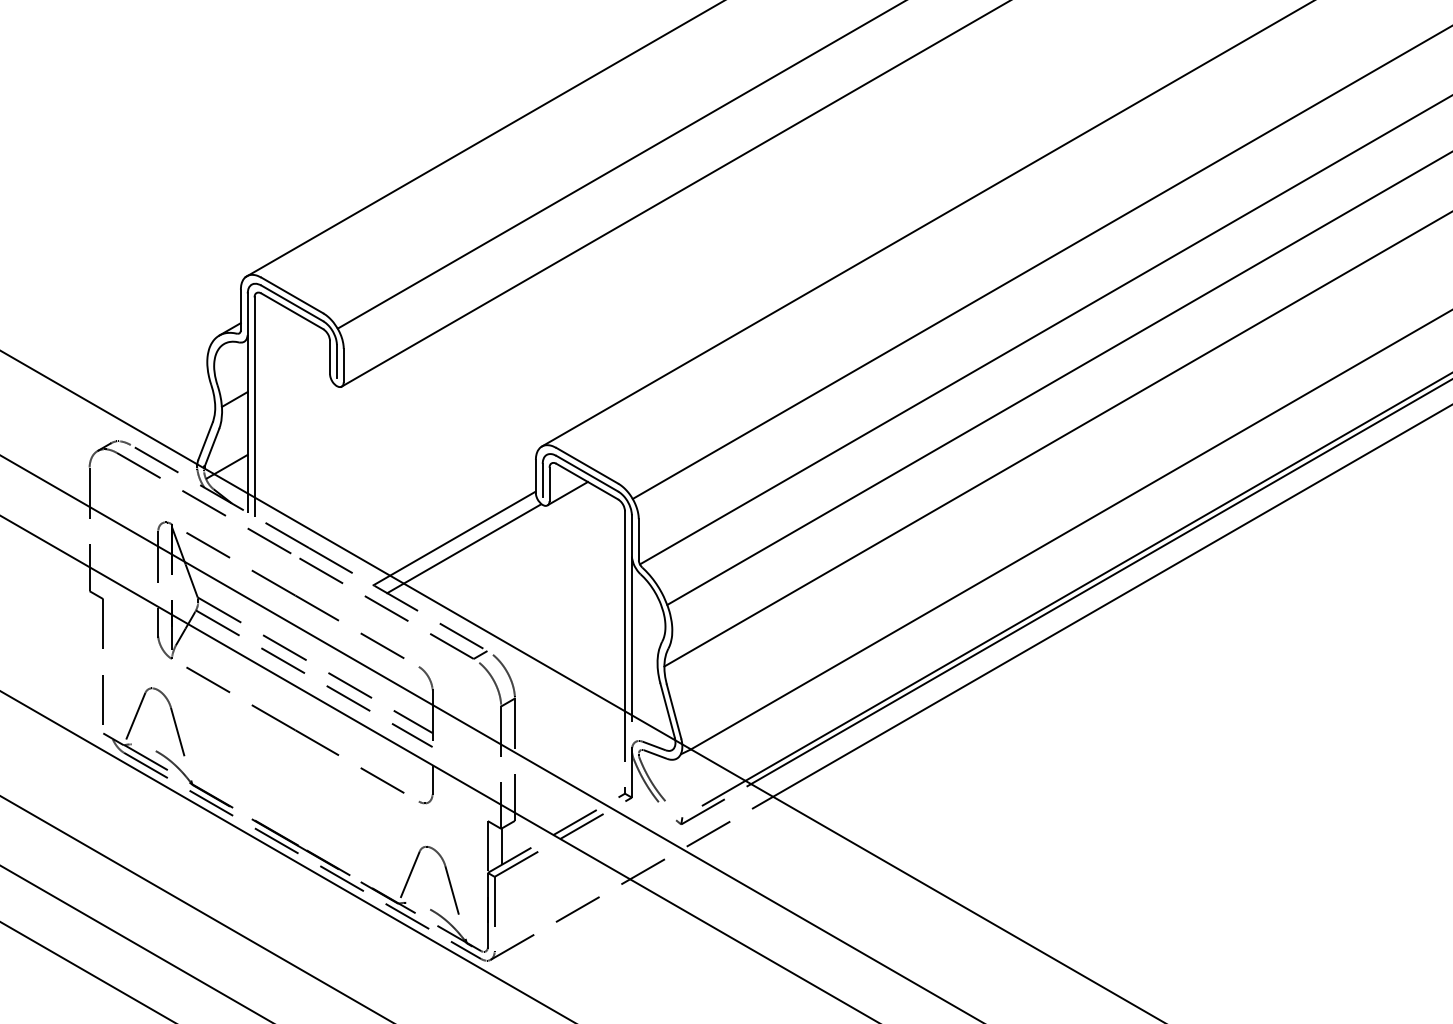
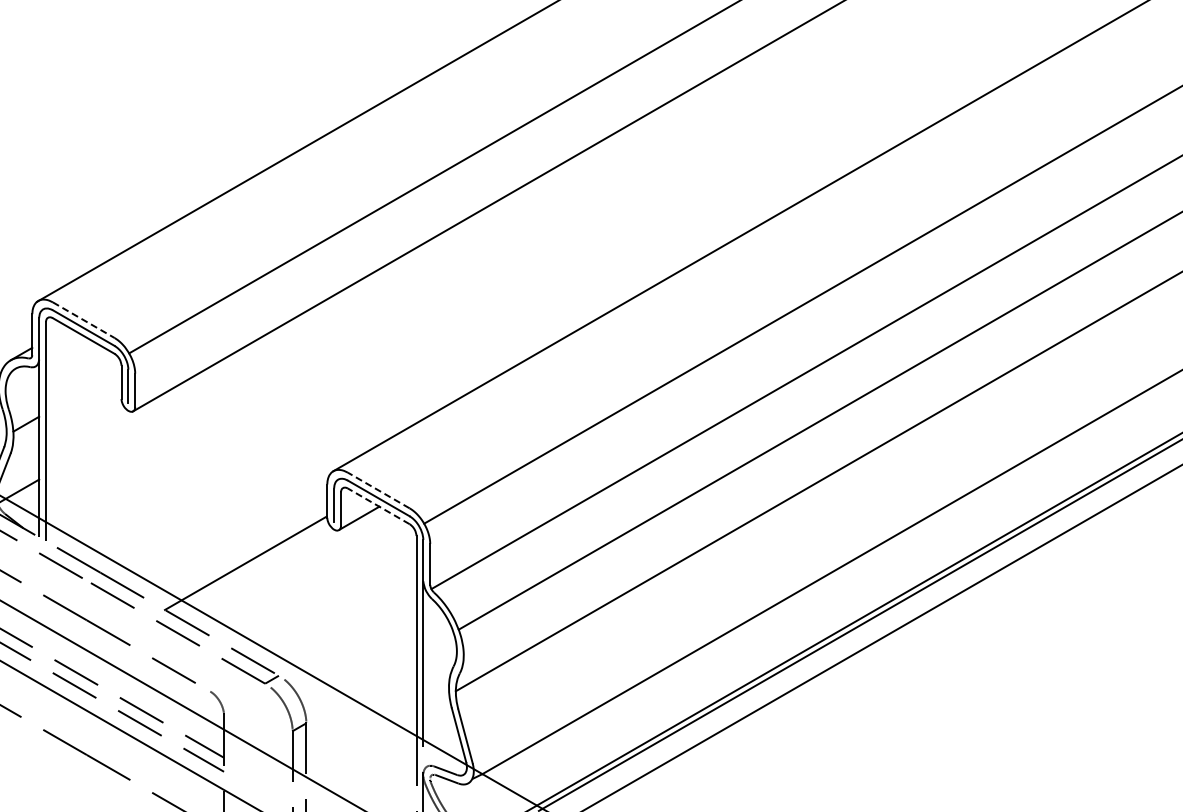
line: (292, 295) -> (83, 320), solid -> dashed
line: (587, 465) -> (378, 490), solid -> dashed
line: (587, 481) -> (378, 506), solid -> dashed
line: (463, 548) -> (254, 573), removed

